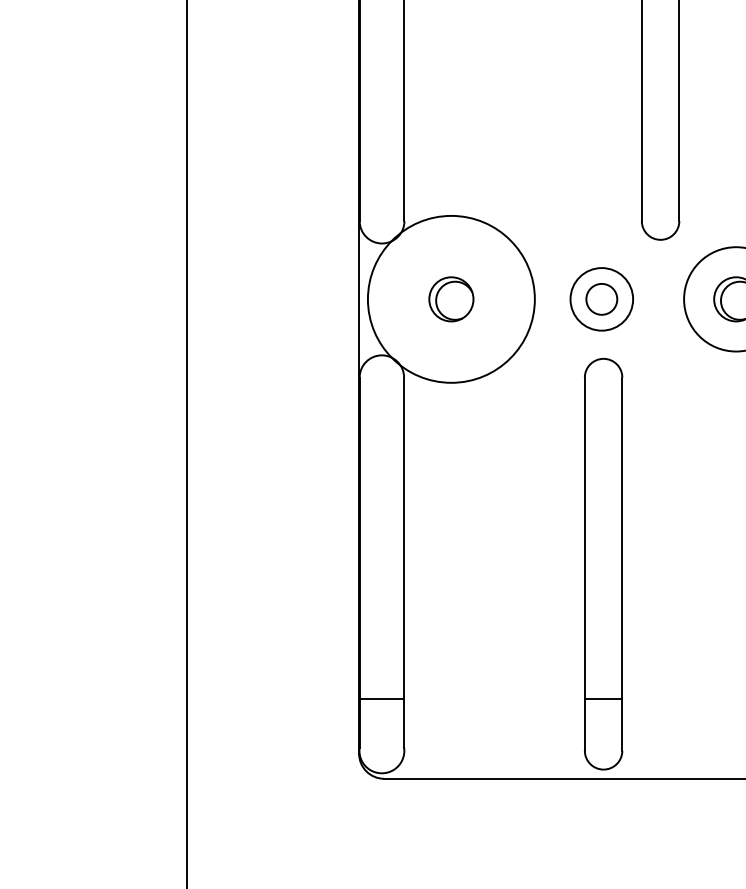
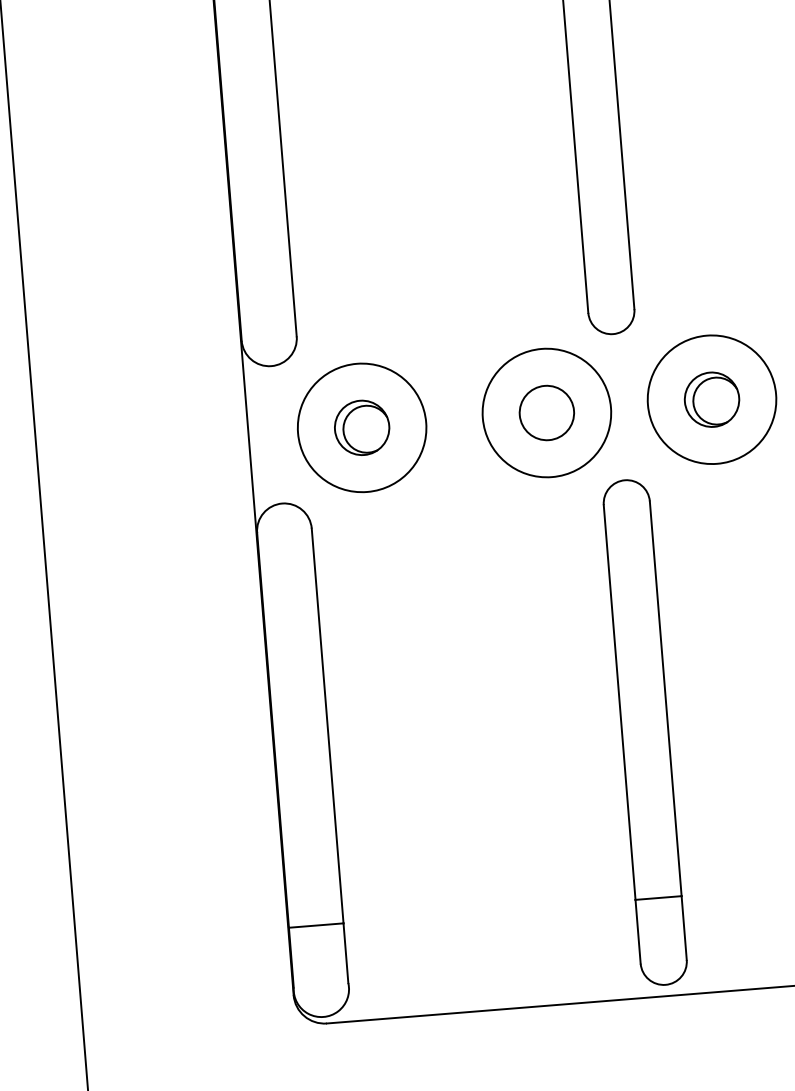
circle: (451, 299) -> (362, 428), size x0.62
circle: (601, 299) -> (546, 413), size x1.43
circle: (601, 299) -> (546, 413), size x1.67
part: (603, 564) -> (645, 732), moved

